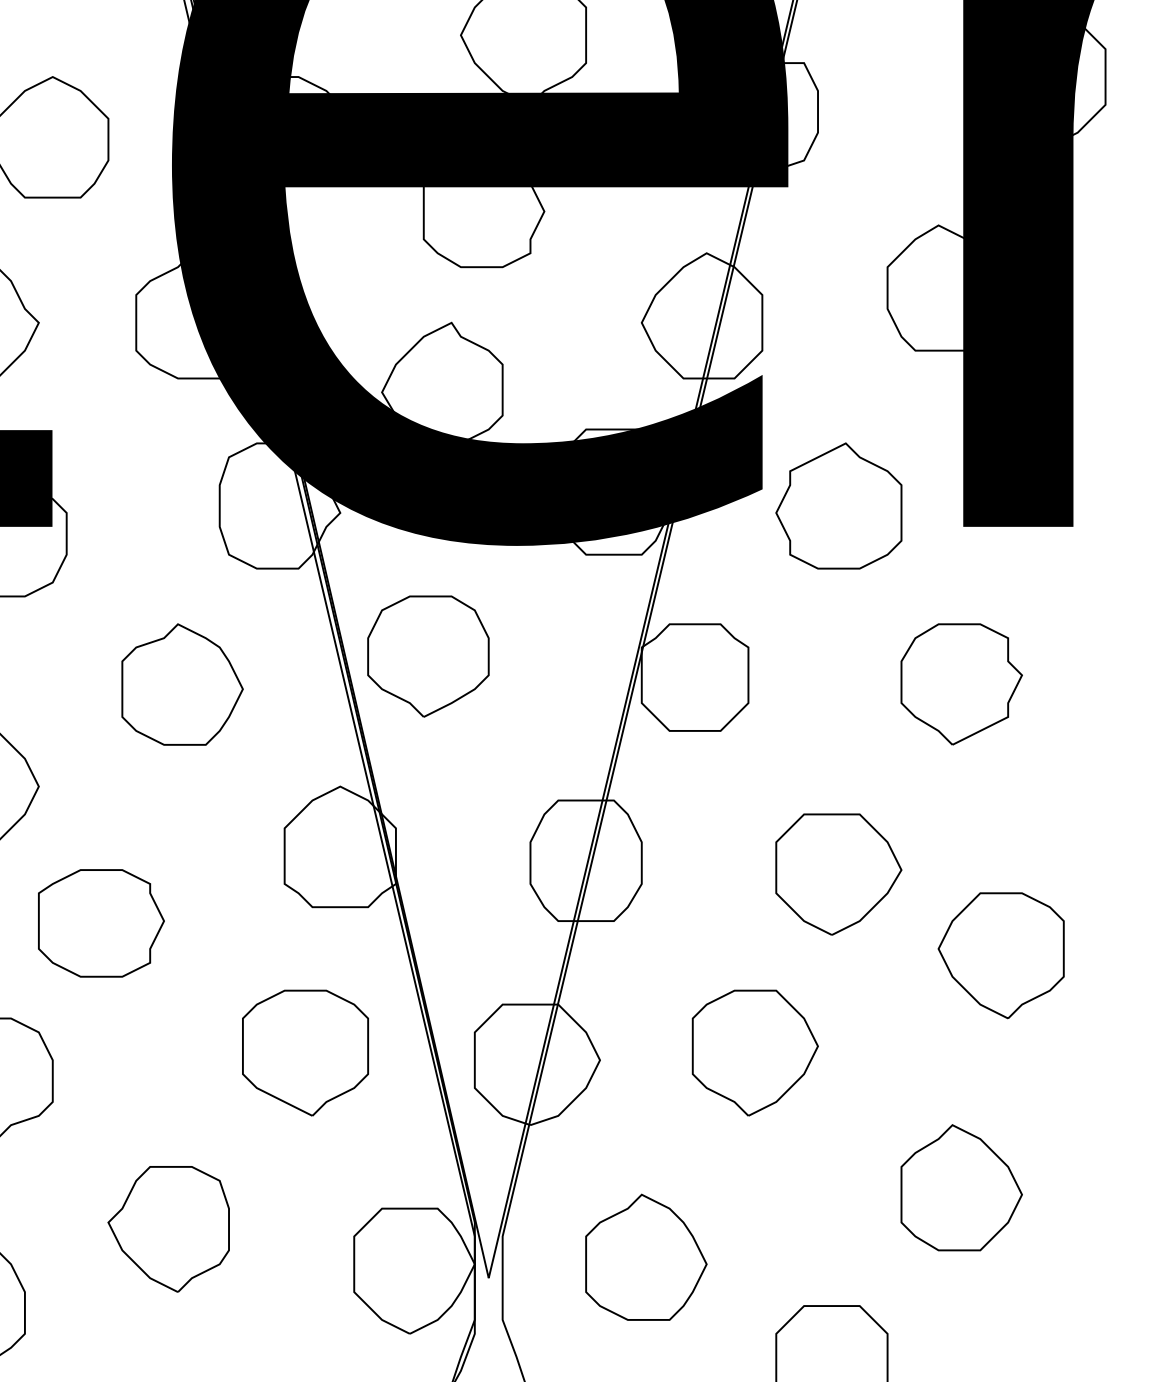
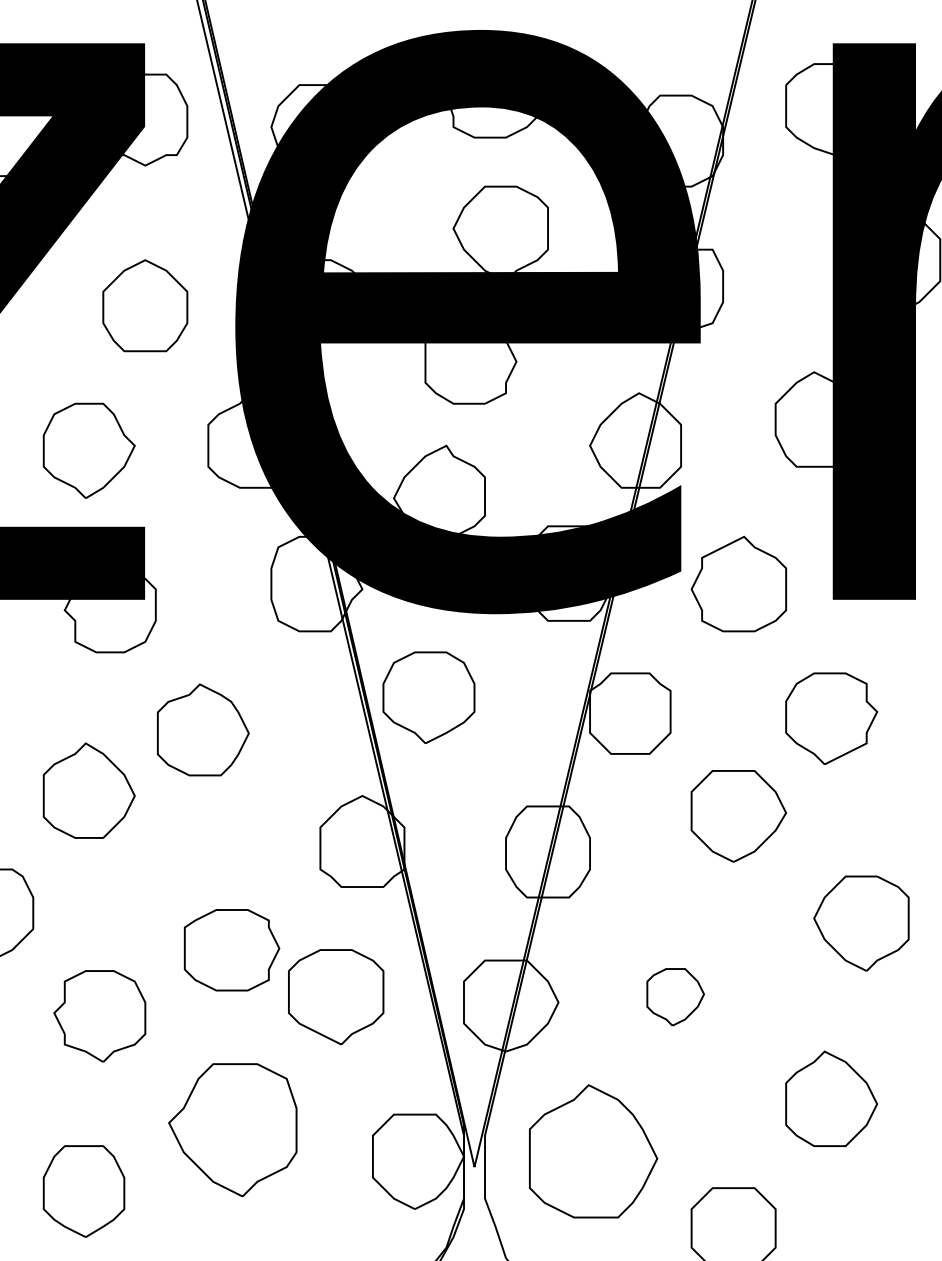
part: (182, 684) -> (203, 729), moved
part: (838, 874) -> (738, 816), moved
part: (100, 923) -> (231, 950), moved
part: (754, 1053) -> (675, 997), size x0.6
part: (168, 1229) -> (232, 1130), size x1.4
part: (646, 1257) -> (593, 1151), size x1.4

